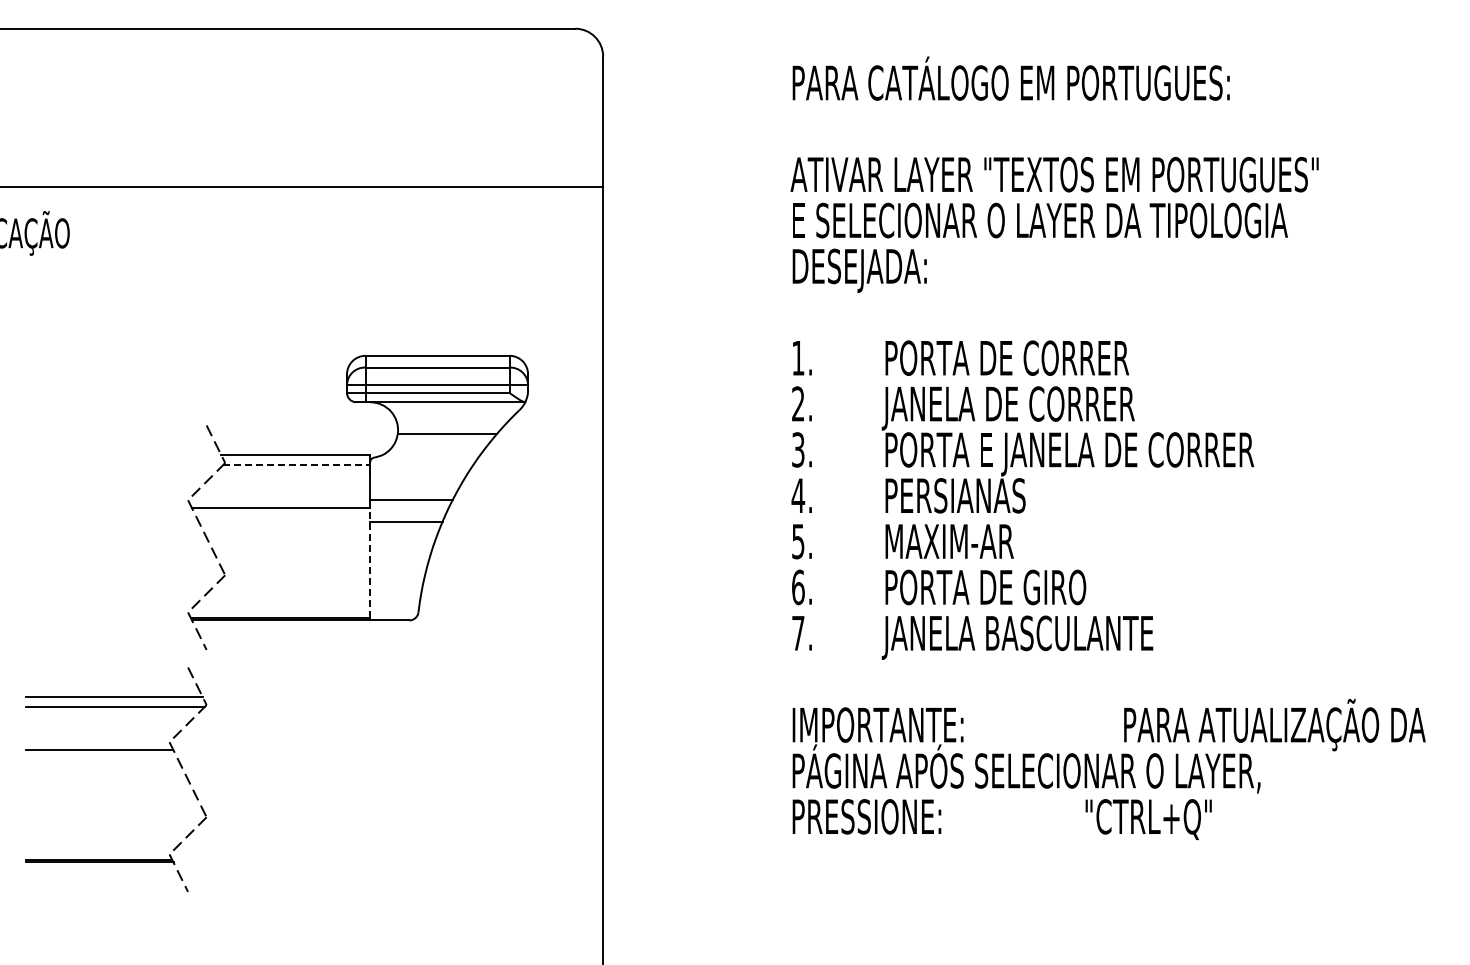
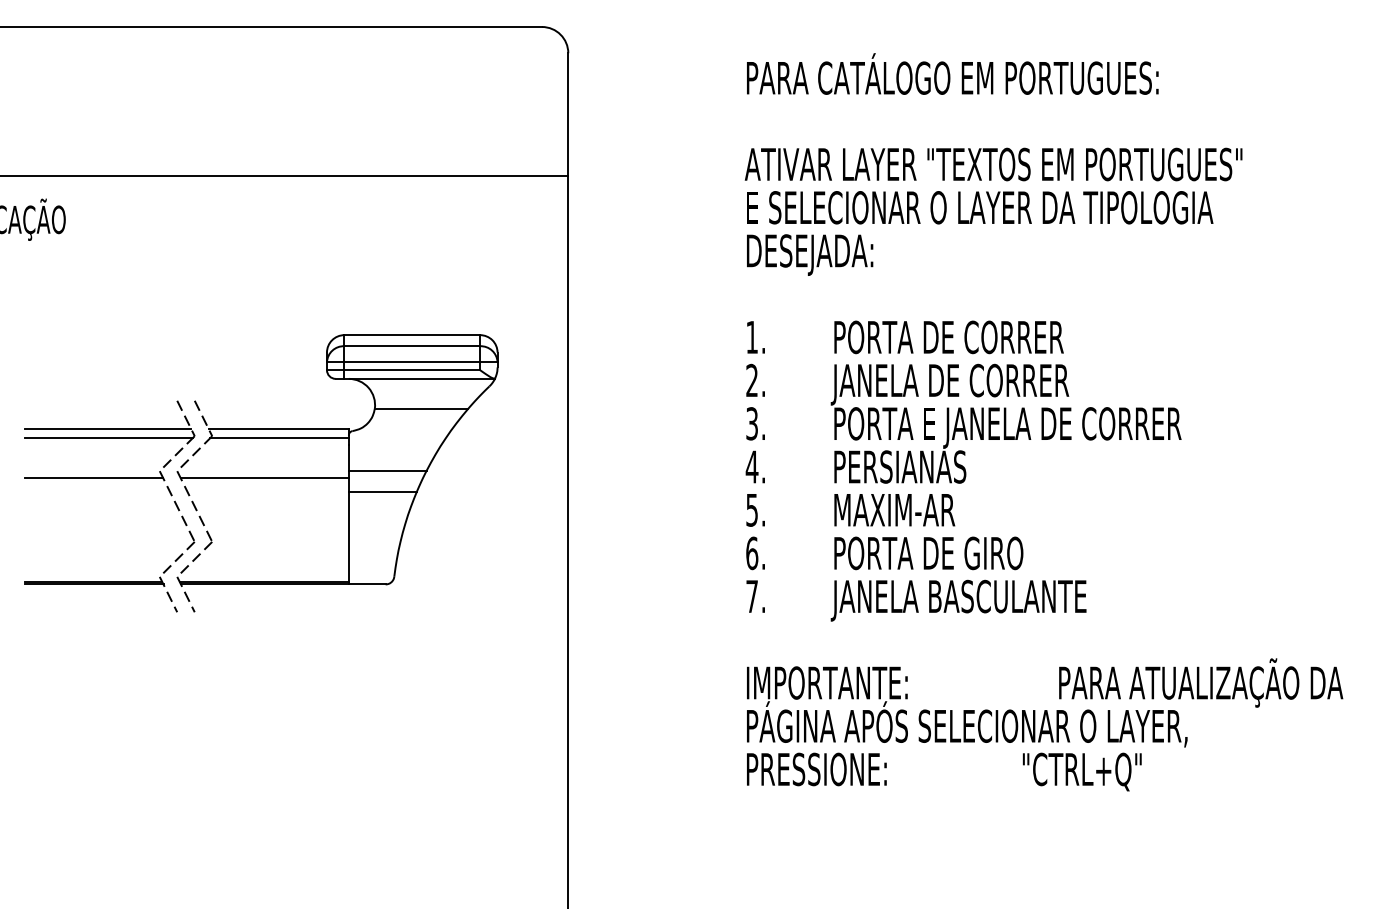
line: (296, 465) -> (279, 438), dashed -> solid
line: (370, 562) -> (349, 529), dashed -> solid
part: (116, 750) -> (109, 478), moved

